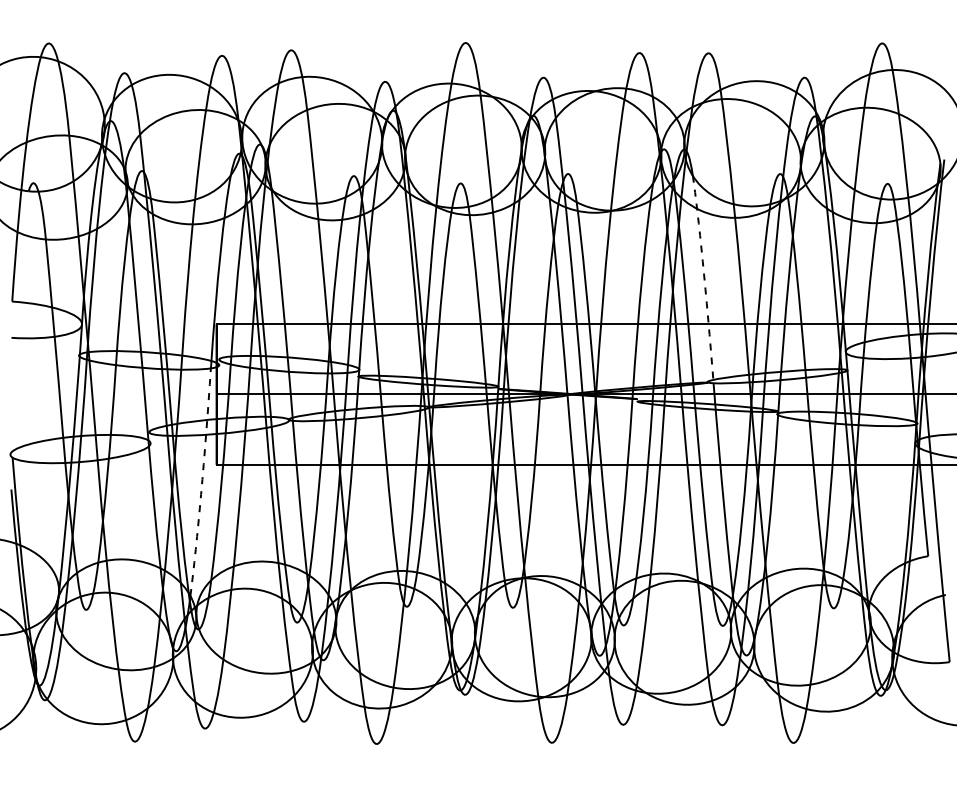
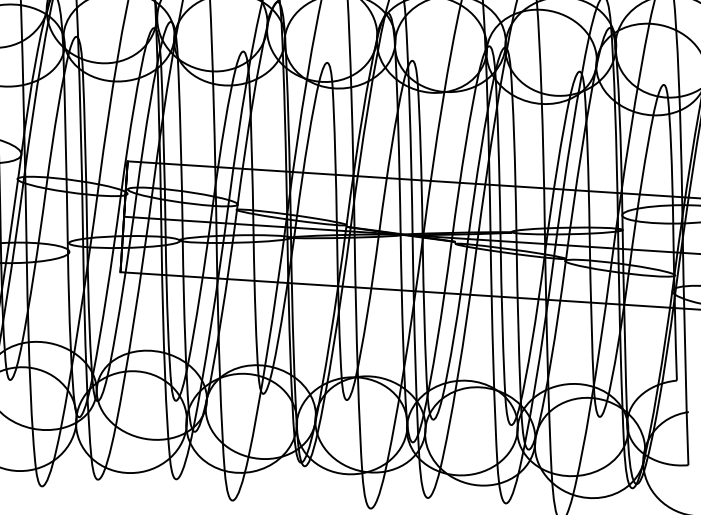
arc: (704, 275) -> (514, 147), dashed -> solid
arc: (201, 485) -> (107, 287), dashed -> solid

